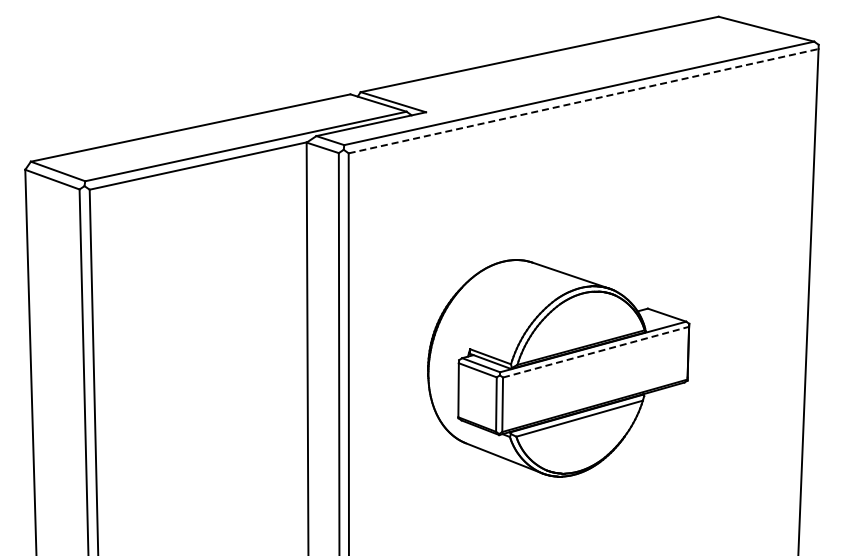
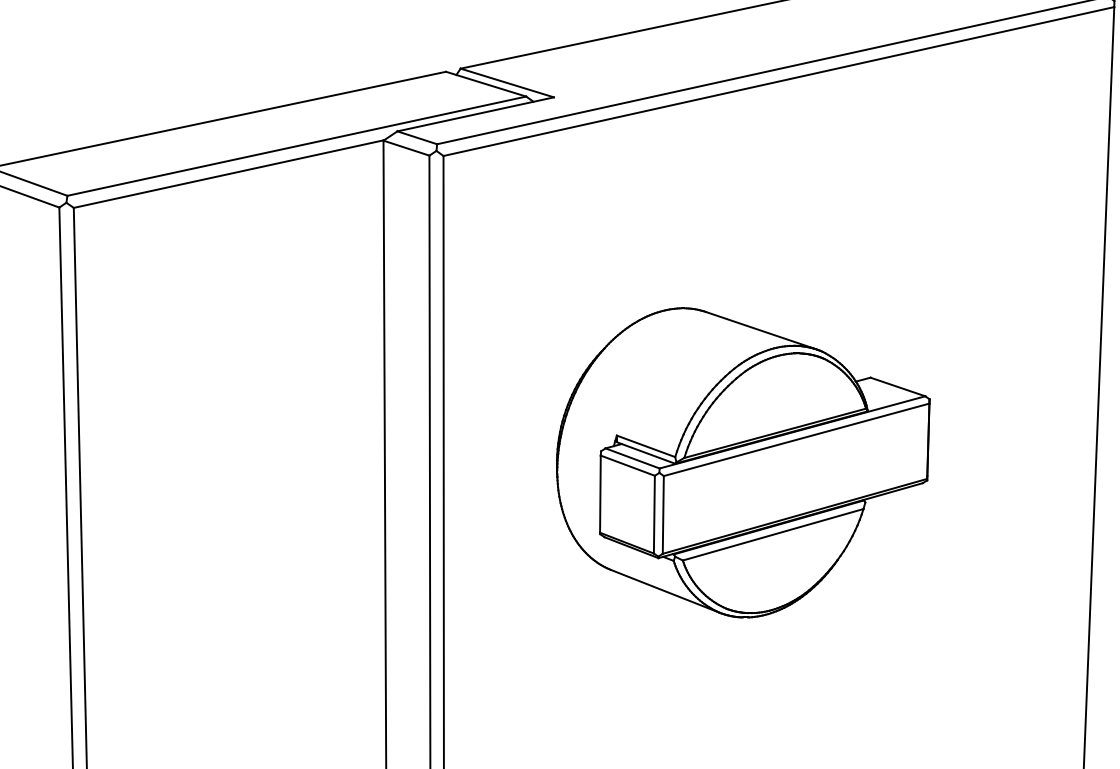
line: (583, 101) -> (778, 81), dashed -> solid
line: (596, 352) -> (797, 440), dashed -> solid

